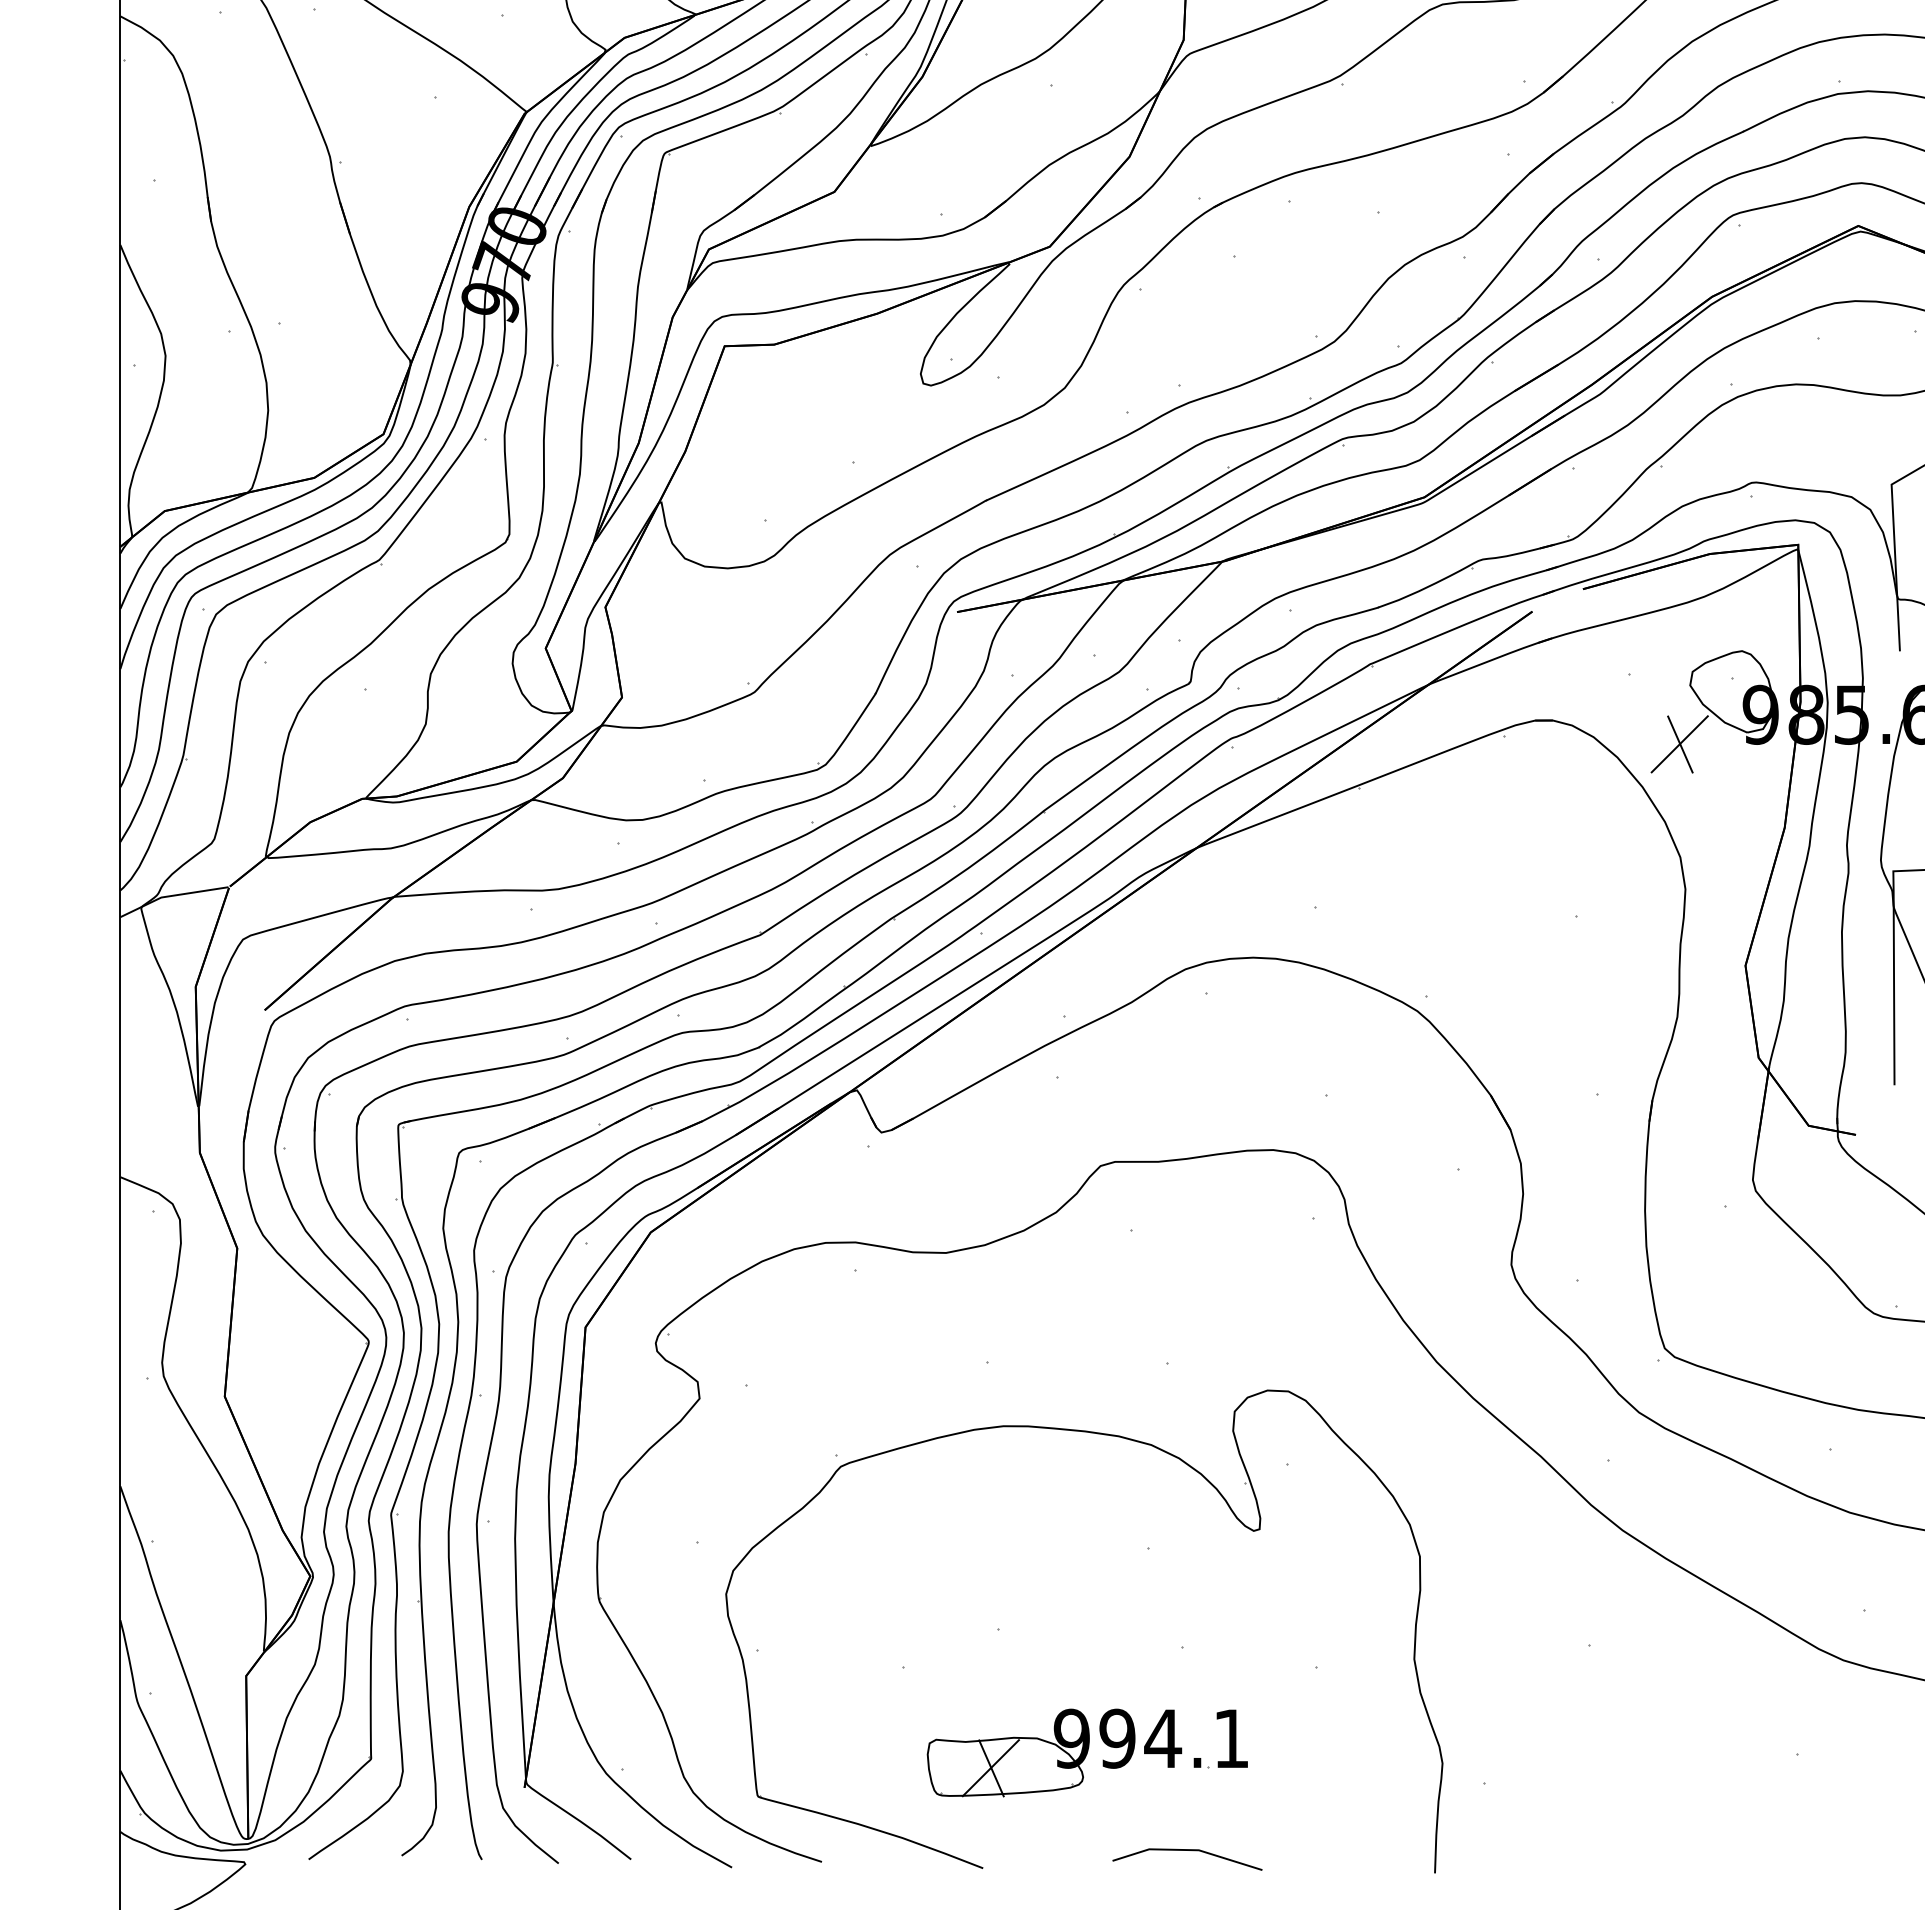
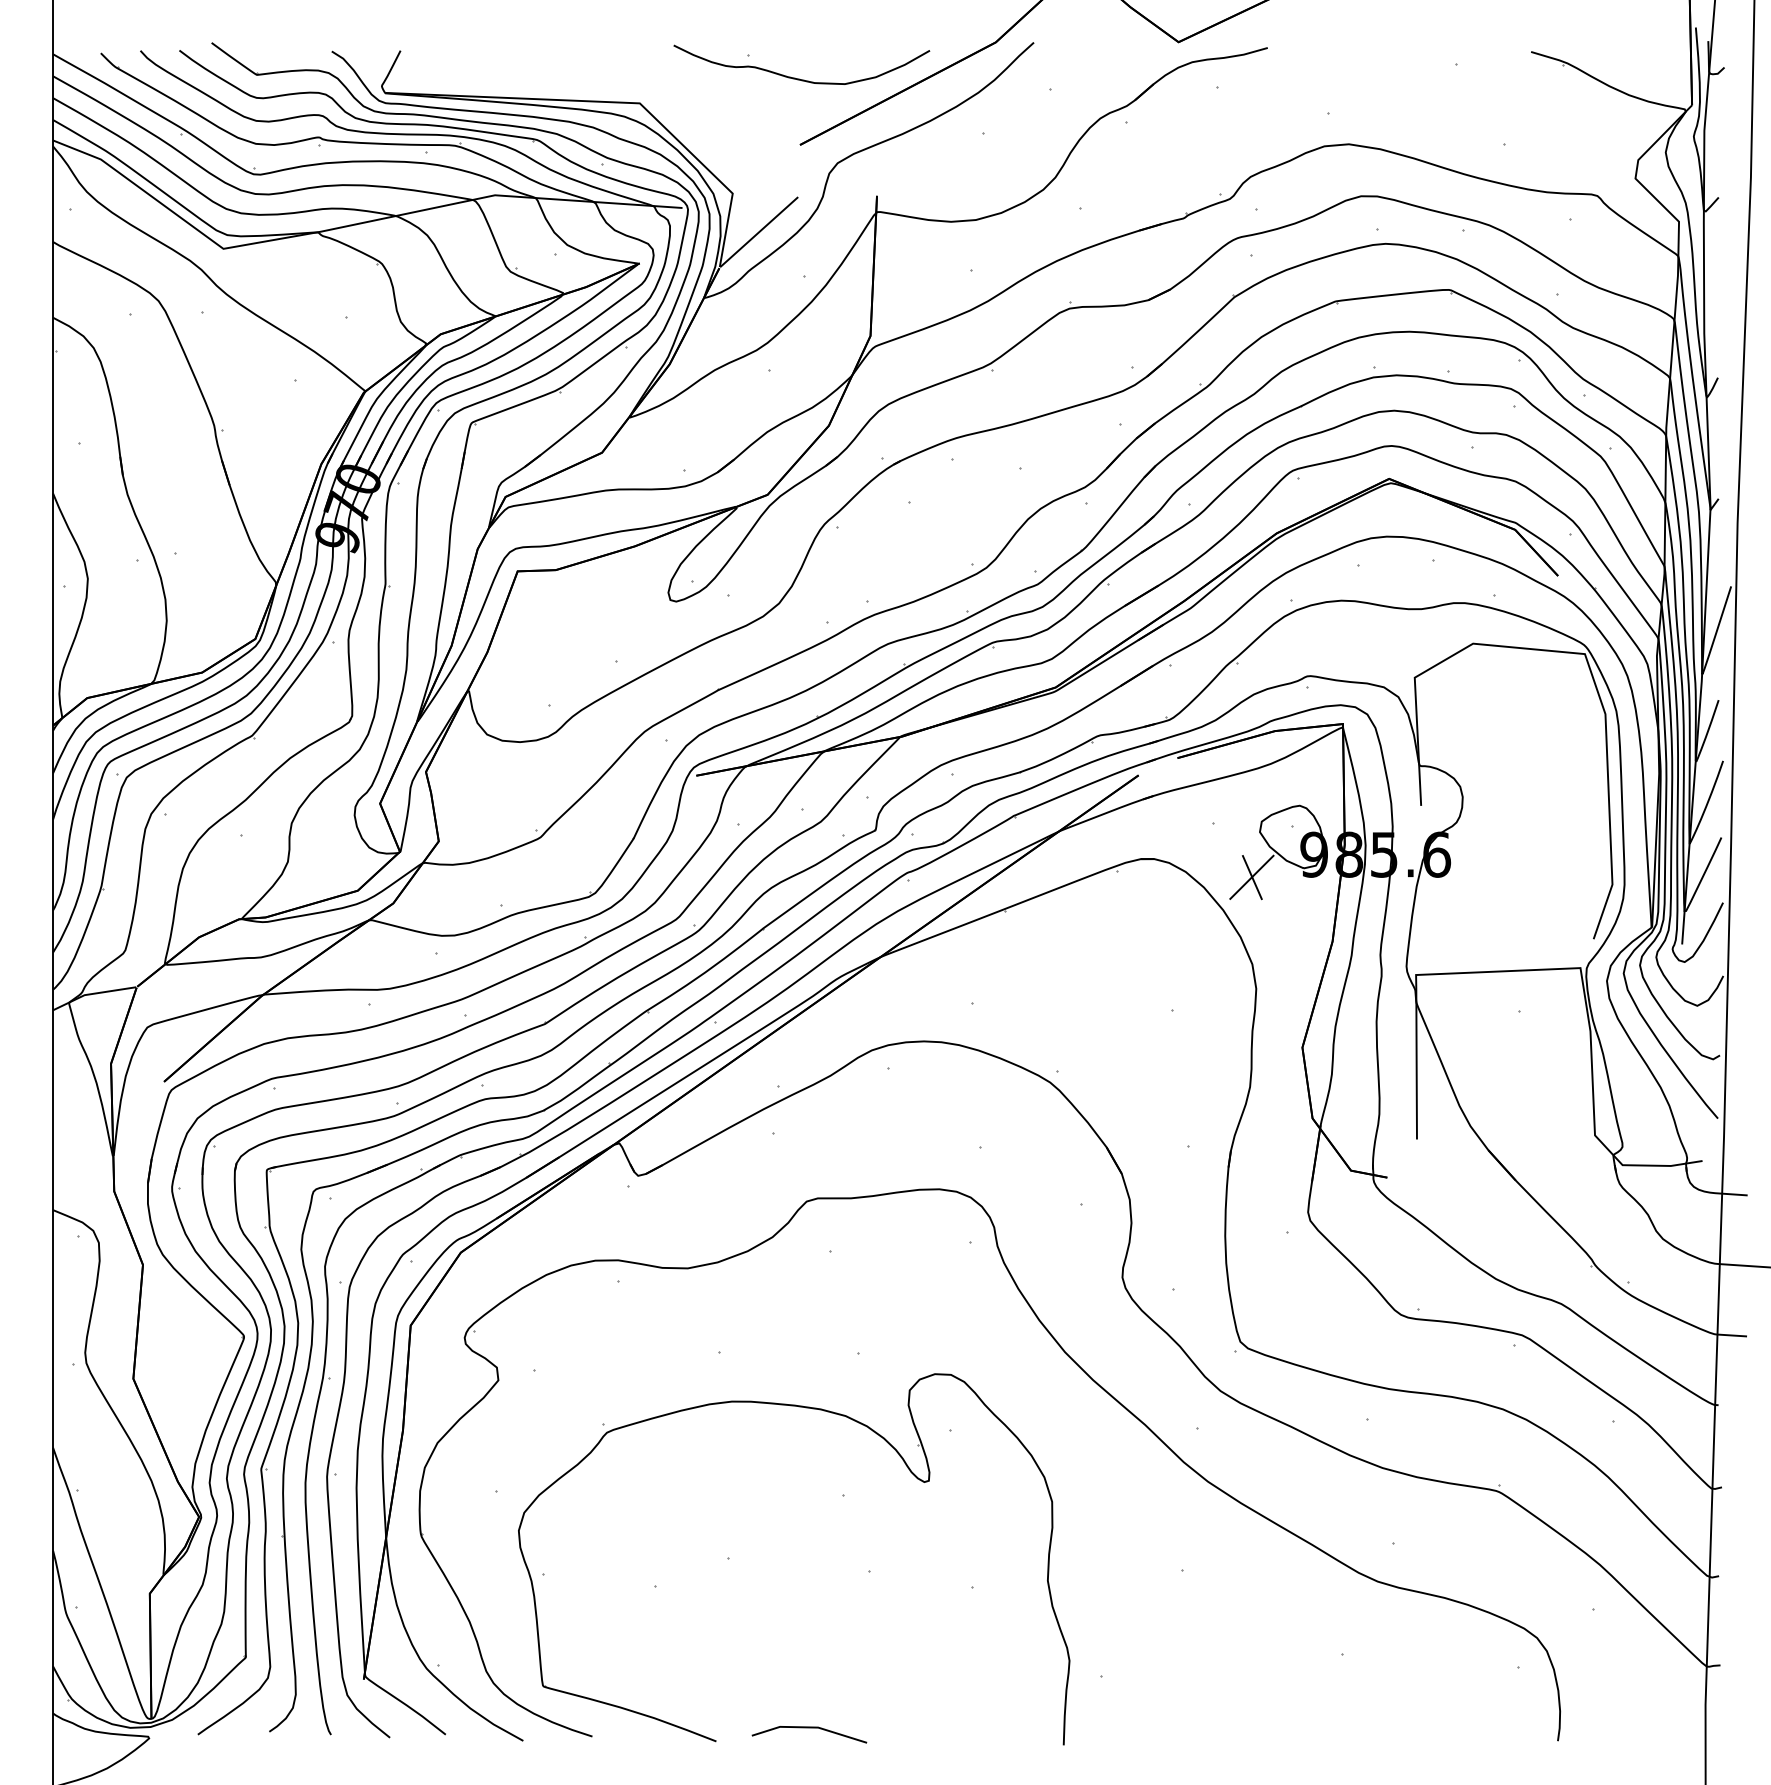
part: (1086, 1752) -> (795, 1652), removed
line: (1187, 1851) -> (809, 1728), moved

